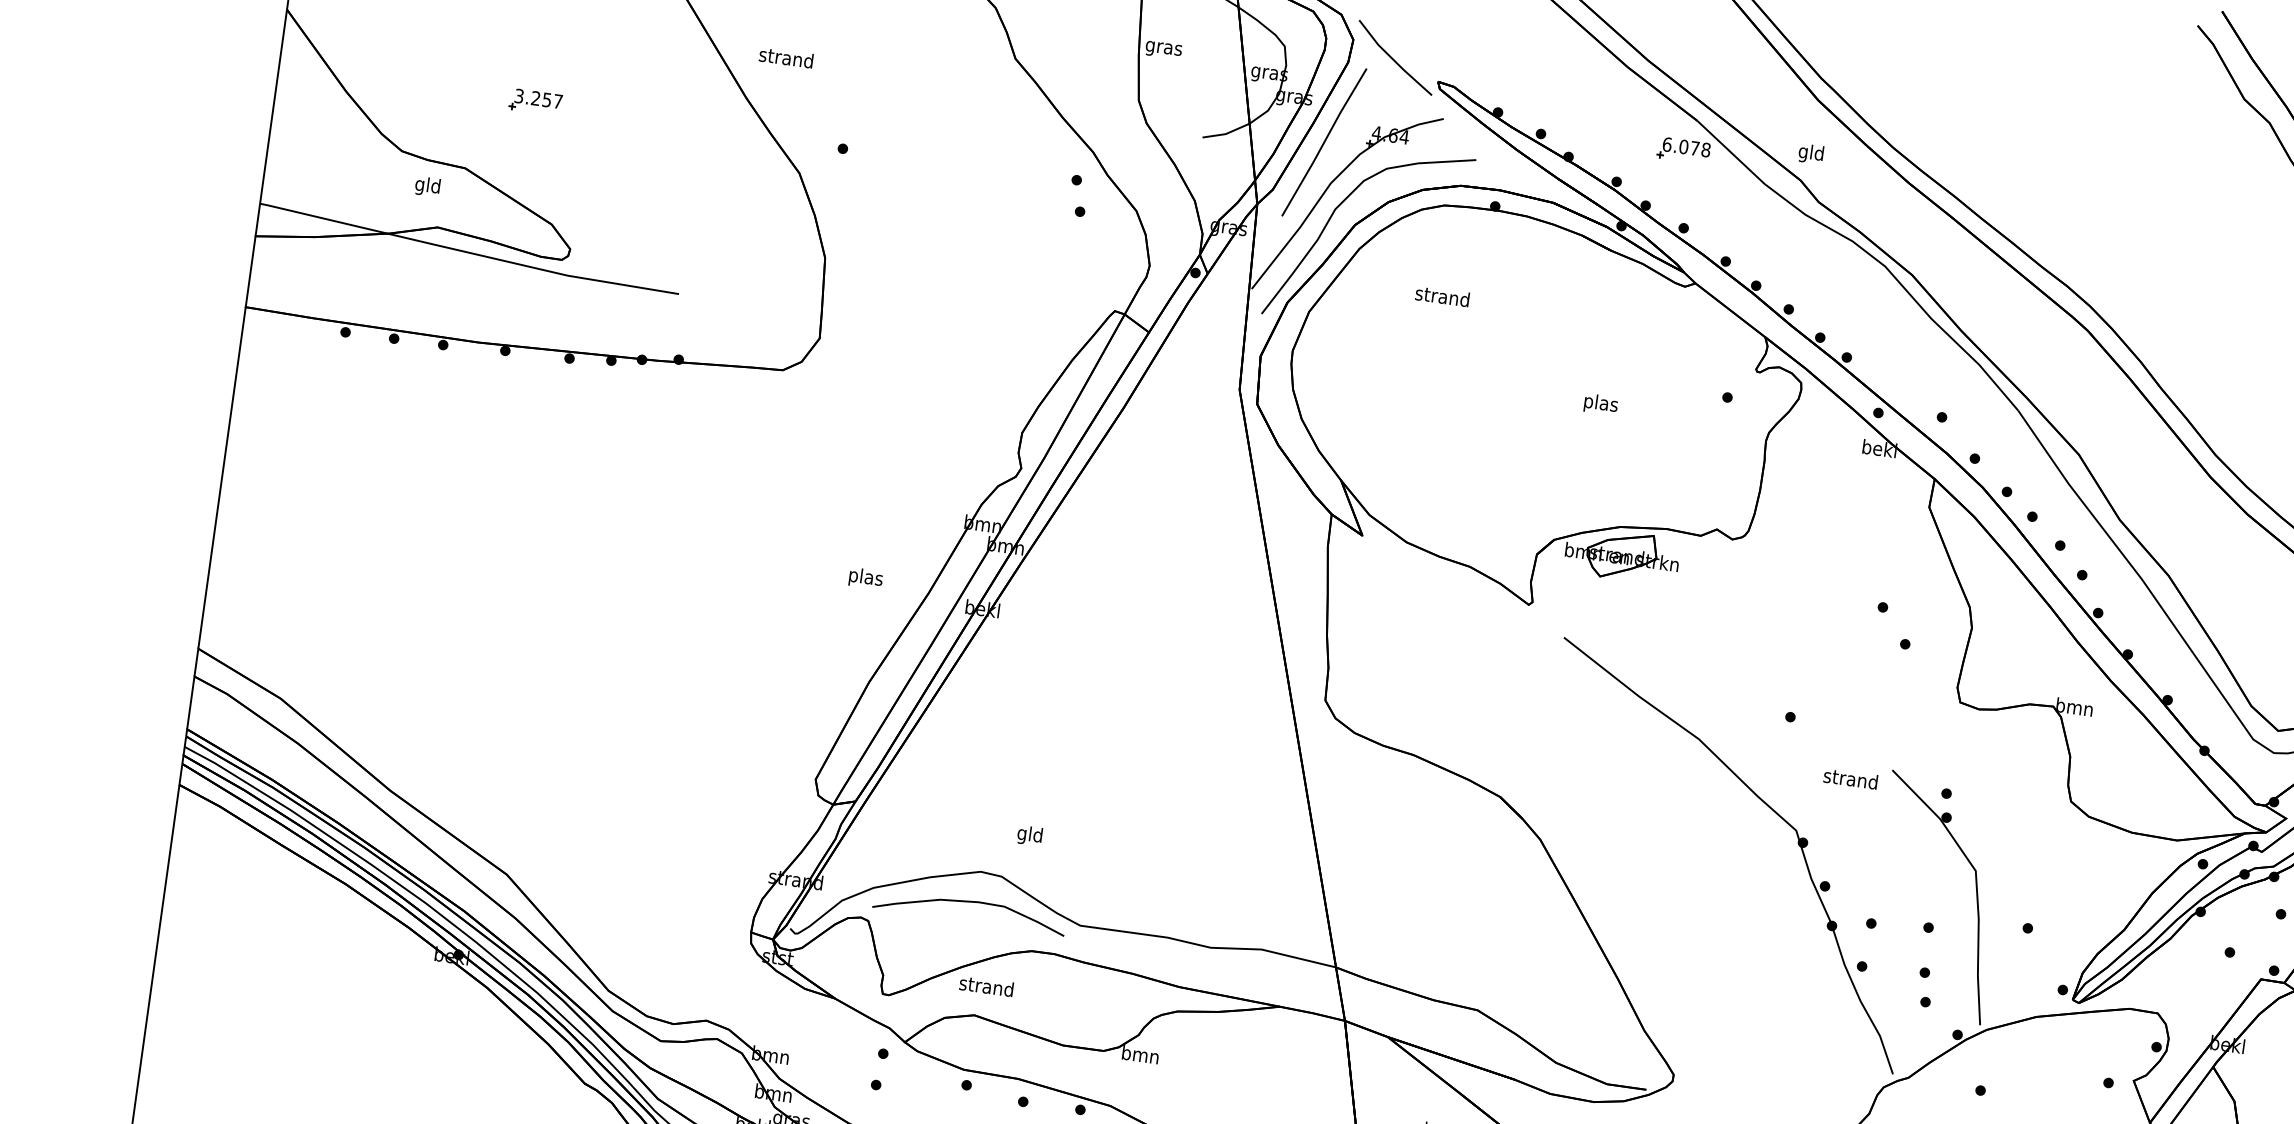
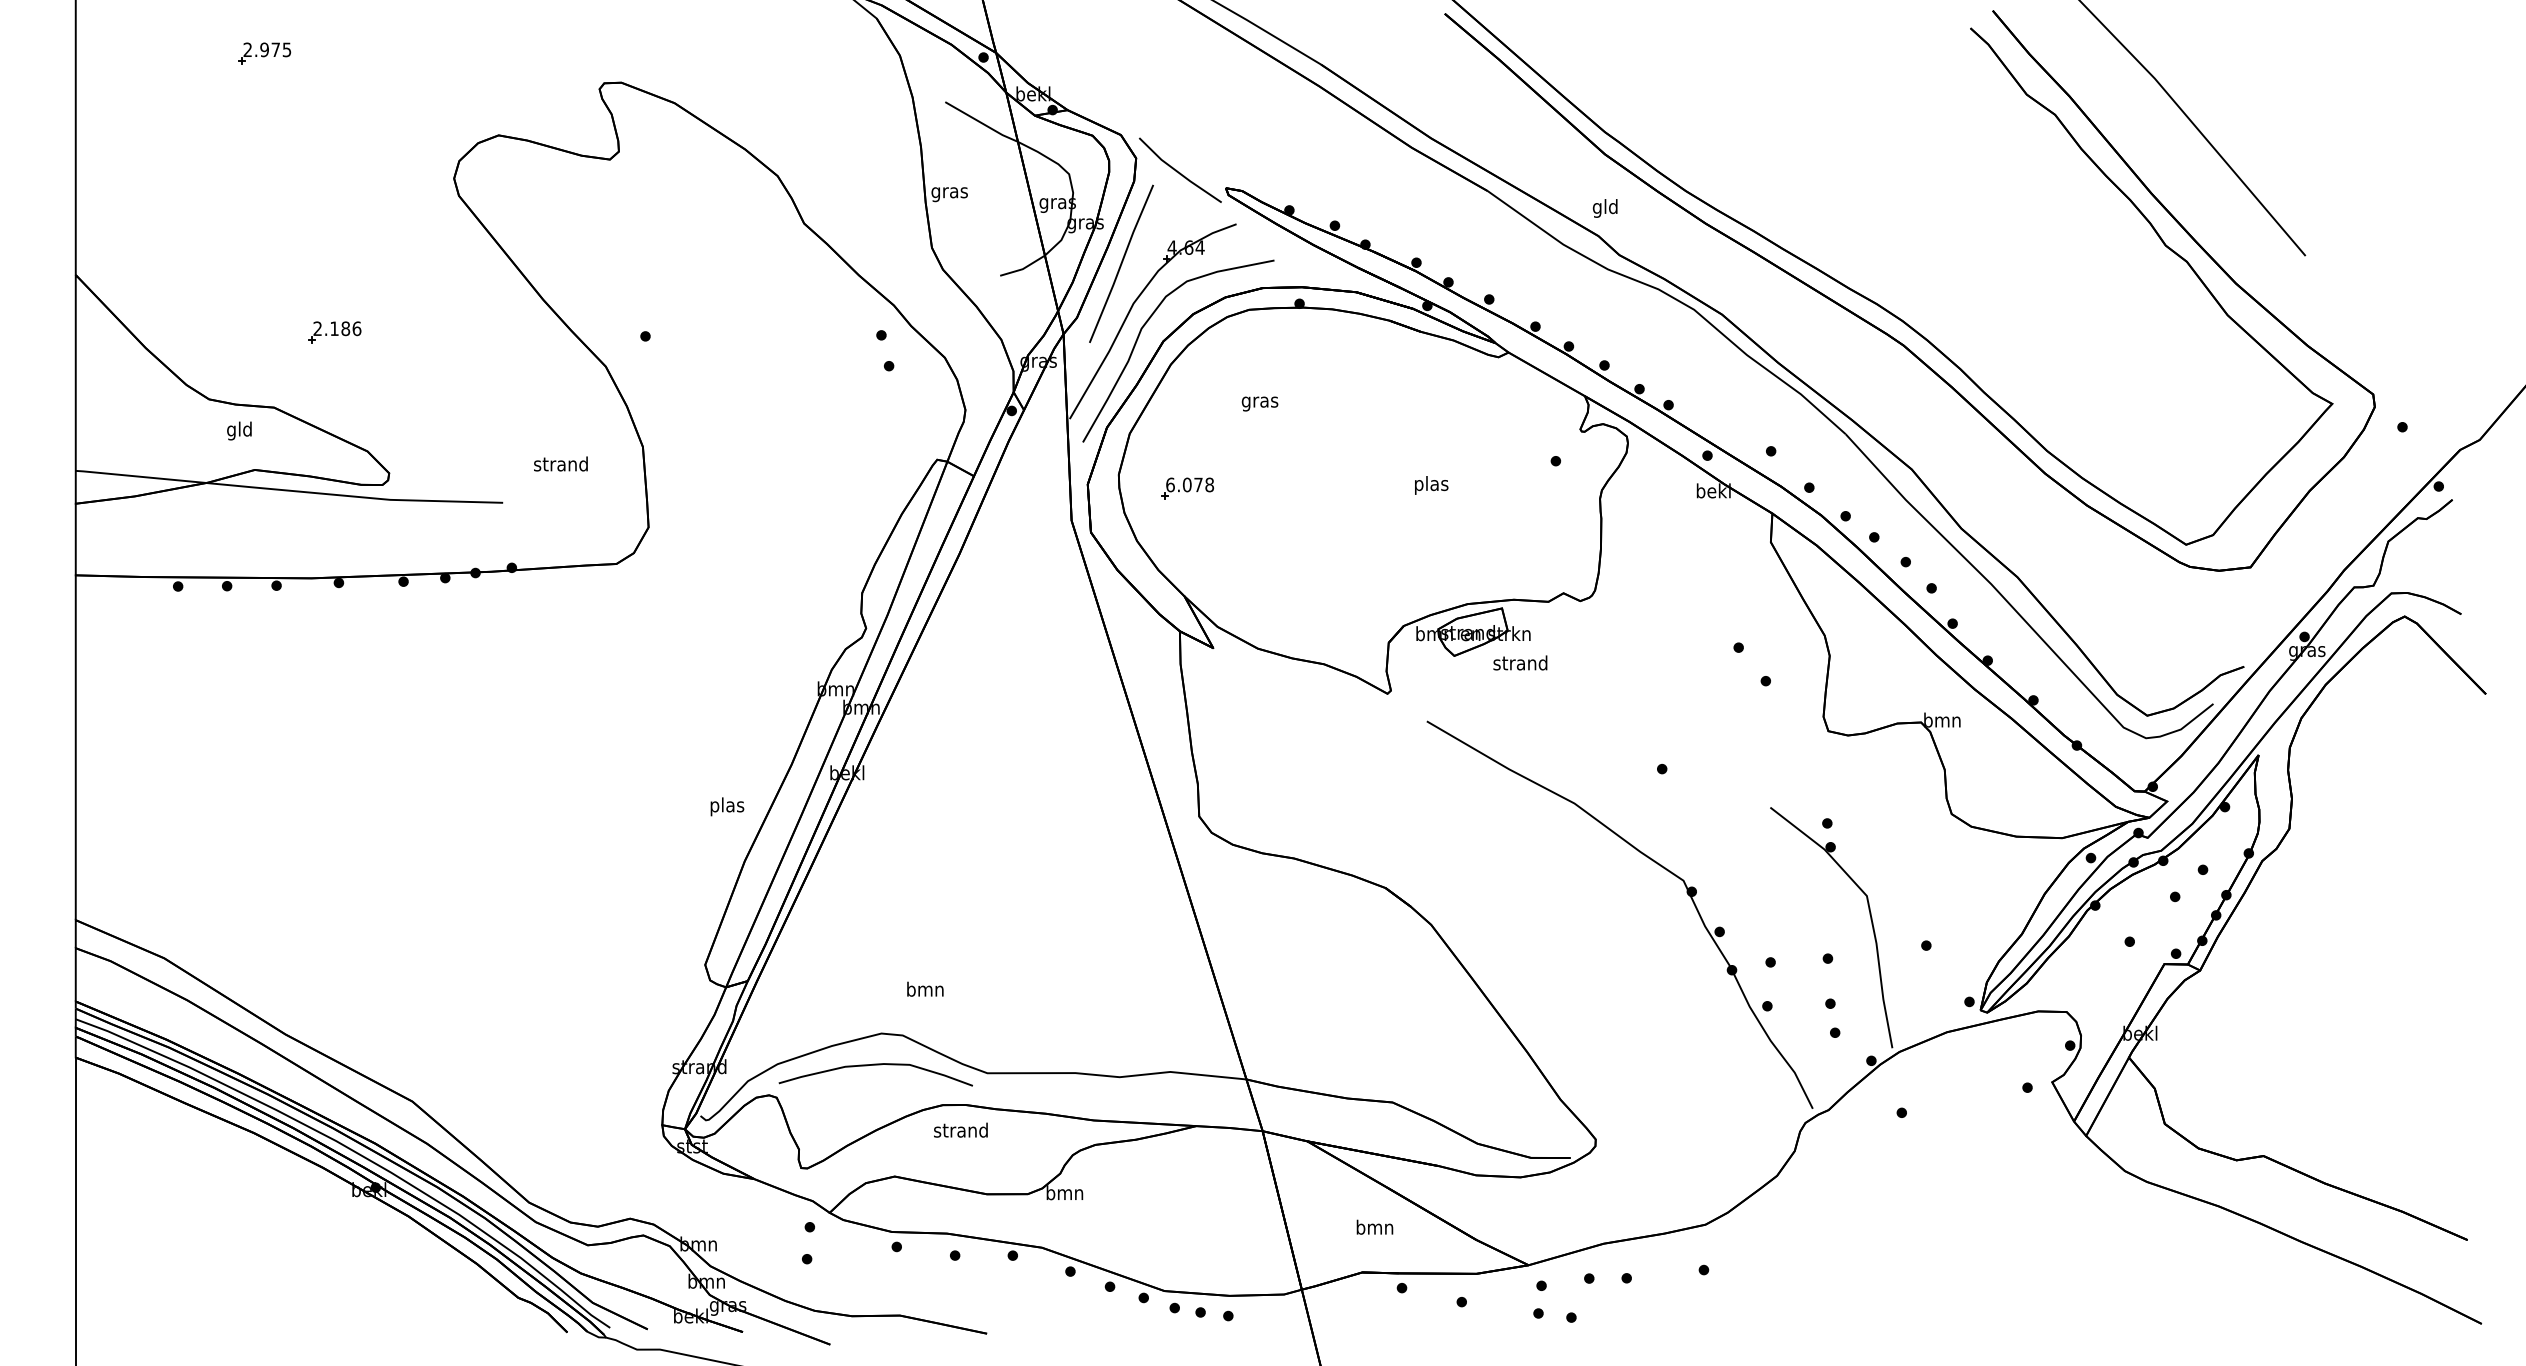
text: (785, 57) -> (560, 463), moved
text: (538, 98) -> (337, 328), 3.257 -> 2.186
part: (1683, 150) -> (1187, 488), moved
text: (1442, 297) -> (1259, 401), strand -> gras
text: (866, 578) -> (727, 806), moved
text: (1850, 778) -> (1520, 662), moved
text: (1030, 835) -> (925, 990), gld -> bmn
text: (986, 985) -> (960, 1129), moved

